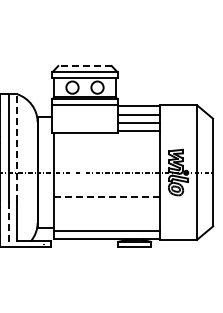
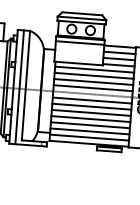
line: (85, 66) -> (82, 14), dashed -> solid
line: (107, 139) -> (94, 69), added
line: (107, 147) -> (94, 75), added
line: (16, 148) -> (26, 71), dashed -> solid
line: (107, 156) -> (94, 82), added
line: (107, 164) -> (93, 88), added
line: (107, 180) -> (92, 100), added
line: (107, 189) -> (92, 106), added
line: (107, 197) -> (91, 112), dashed -> solid
line: (107, 205) -> (91, 118), added
line: (107, 214) -> (90, 125), added
line: (107, 222) -> (90, 131), added
line: (8, 224) -> (16, 127), dashed -> solid

